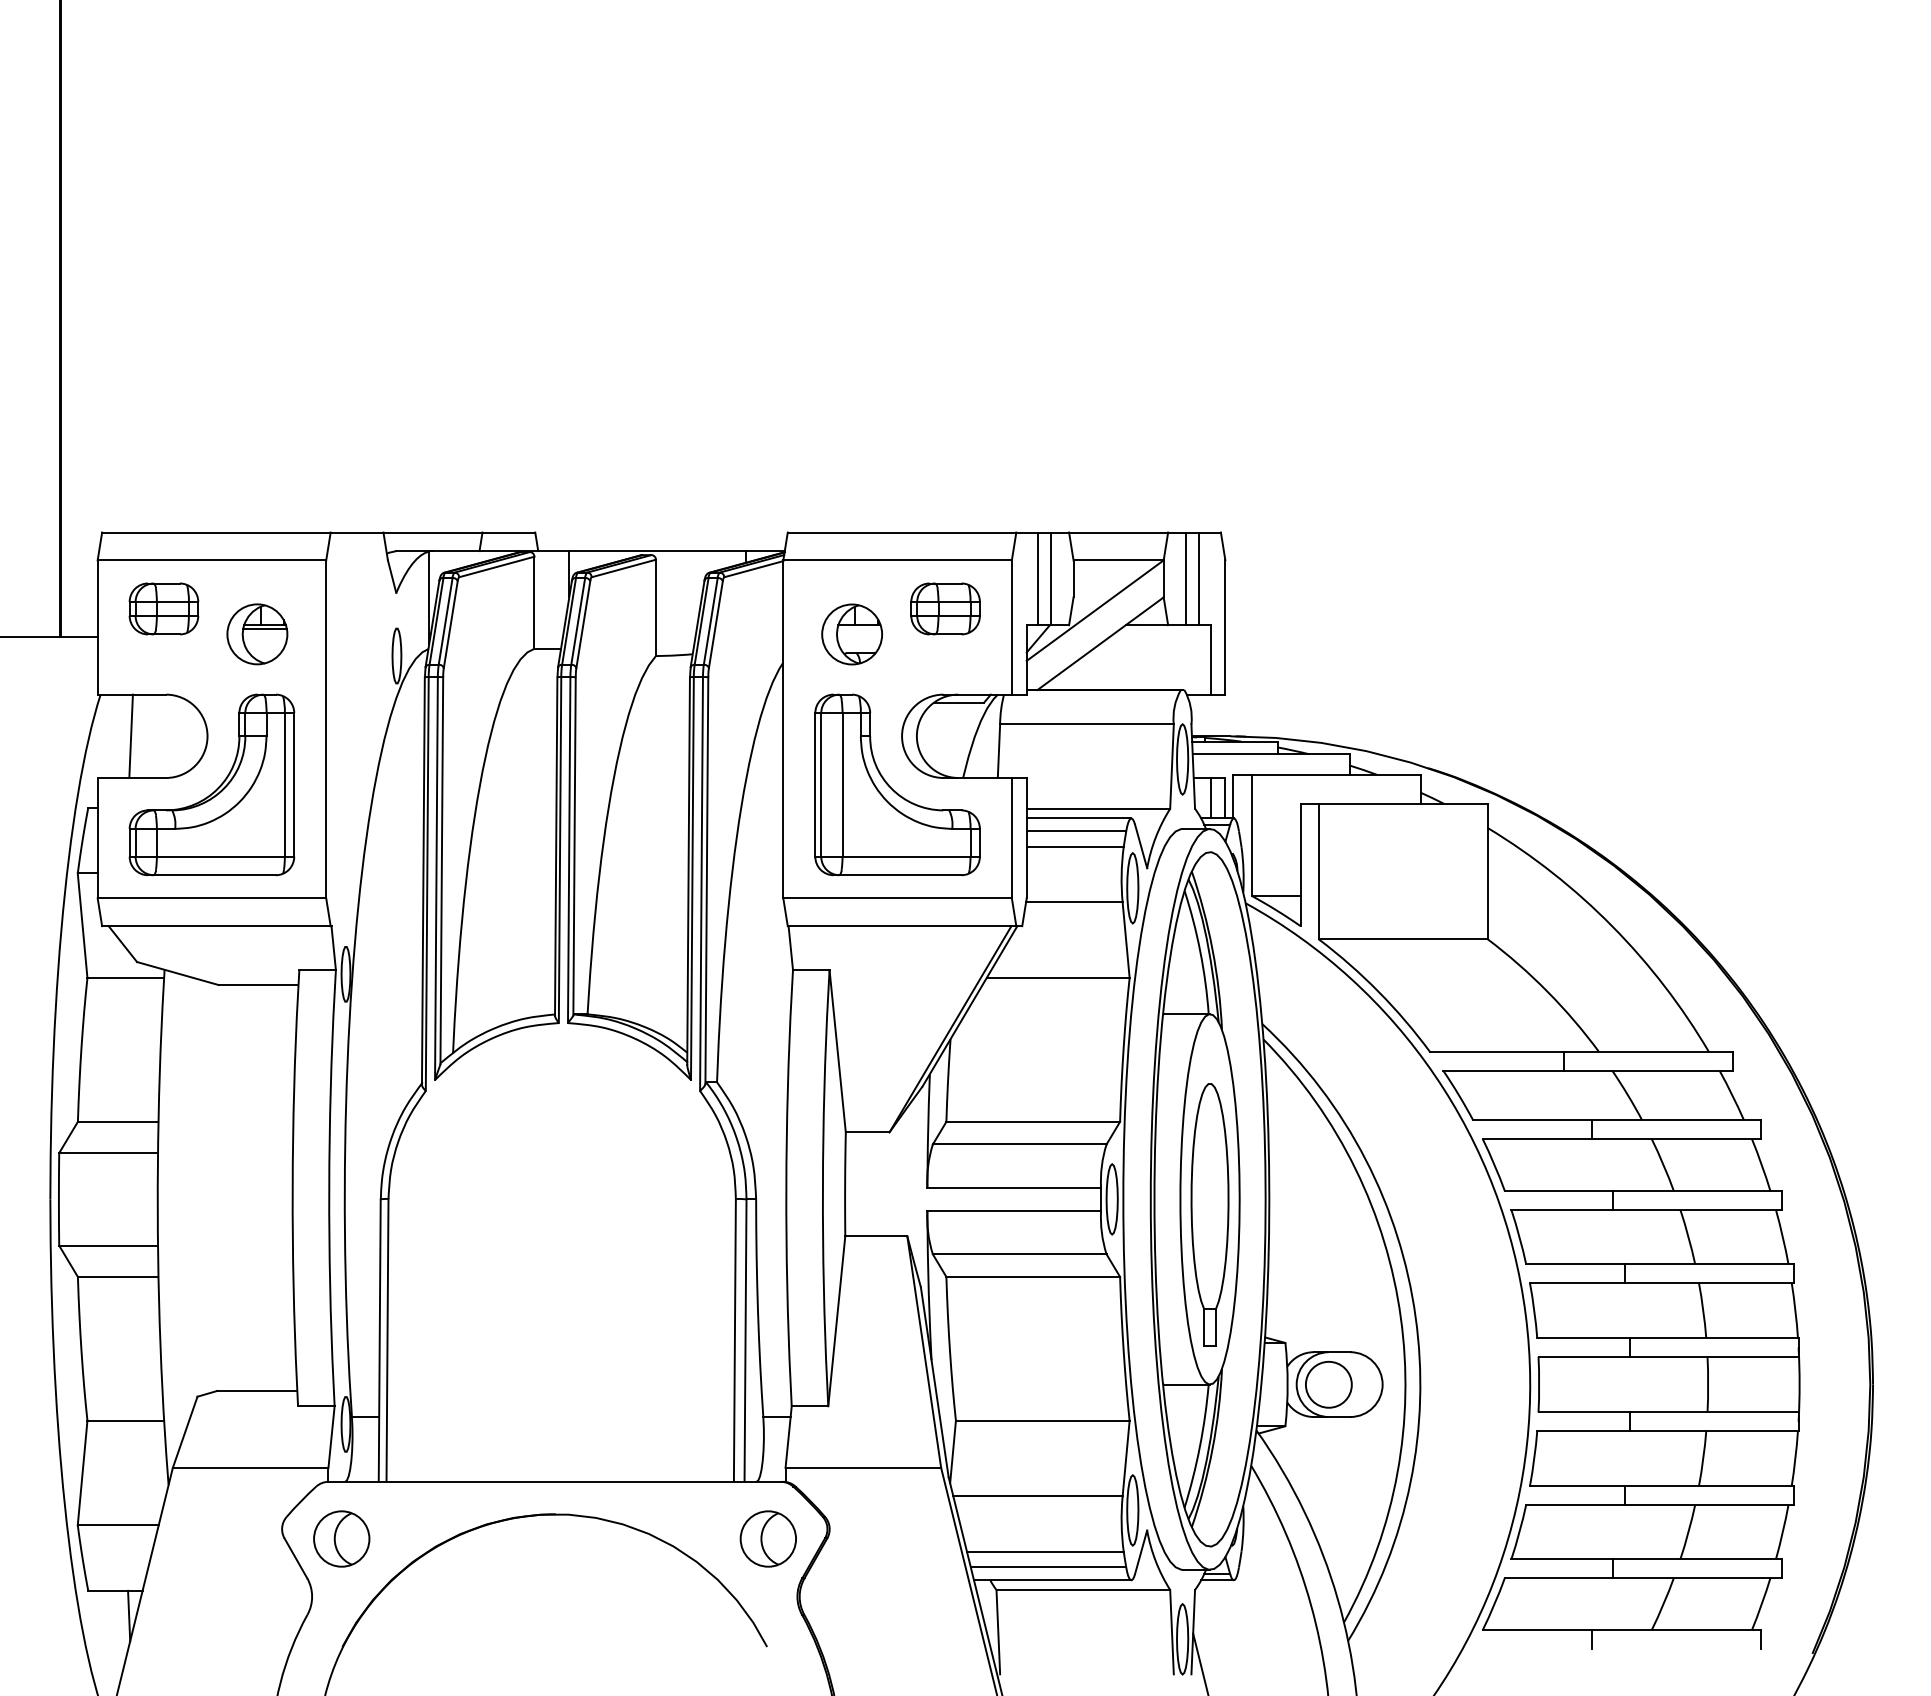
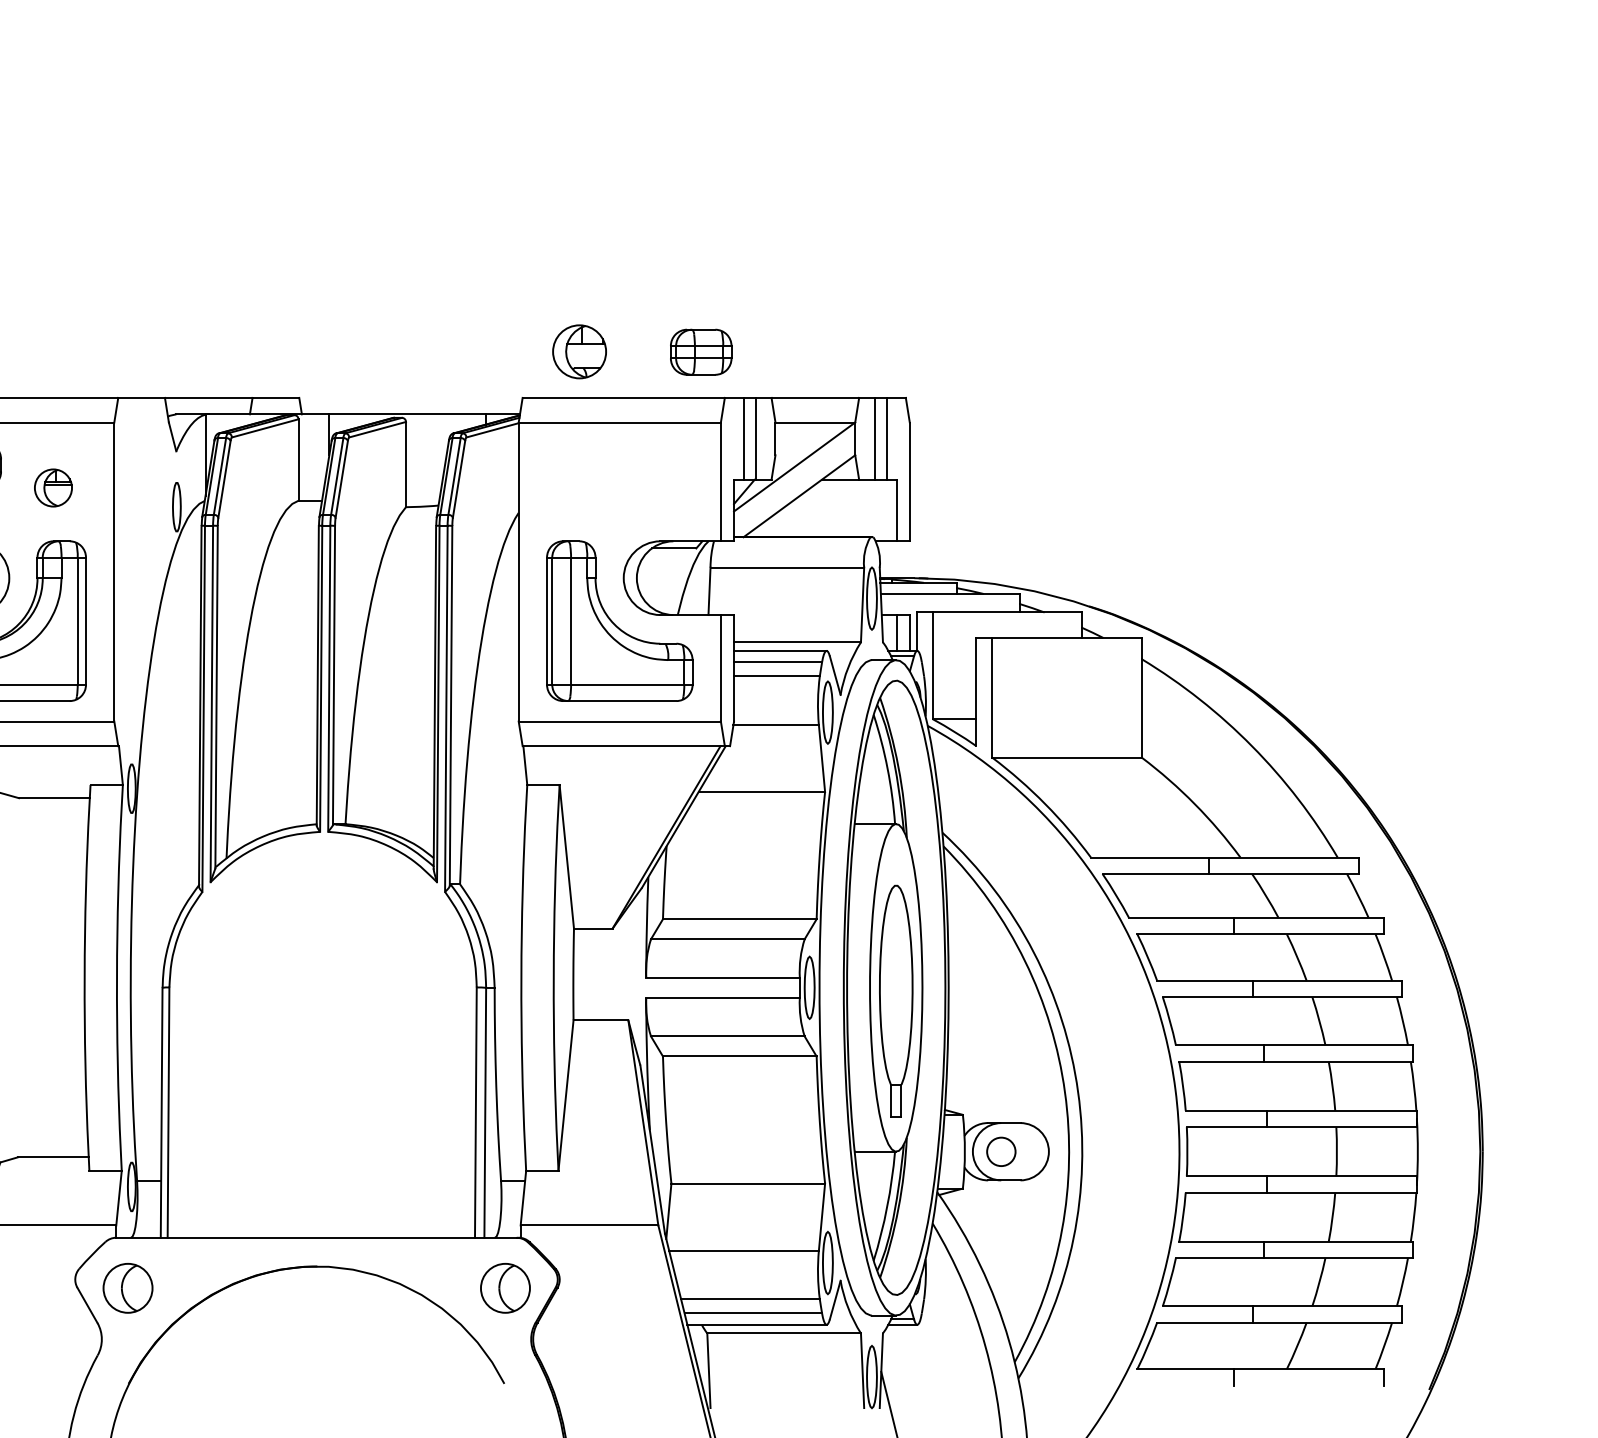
part: (945, 608) -> (701, 351), moved
part: (257, 634) -> (53, 488), size x0.7
part: (851, 634) -> (579, 351), moved
circle: (1328, 1384) -> (1001, 1151), size x0.7

